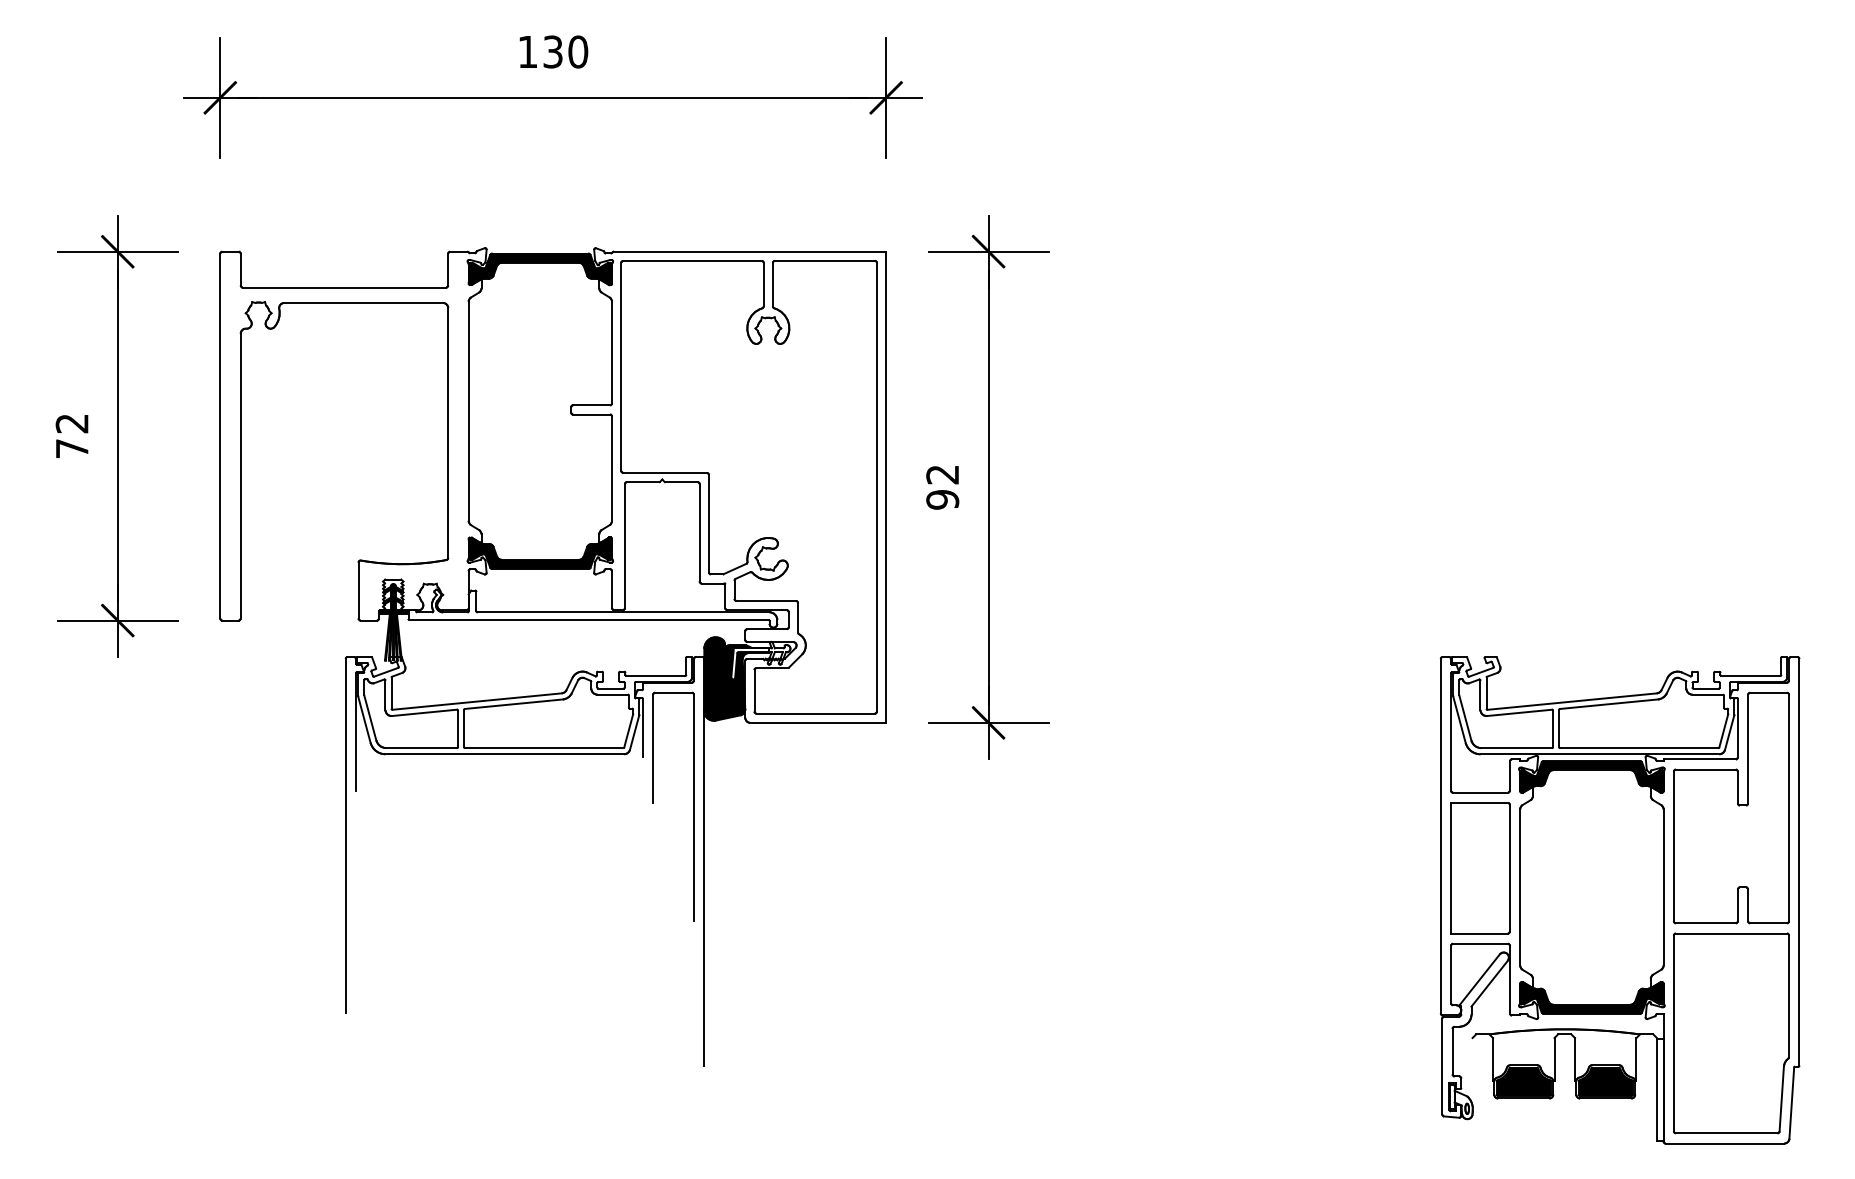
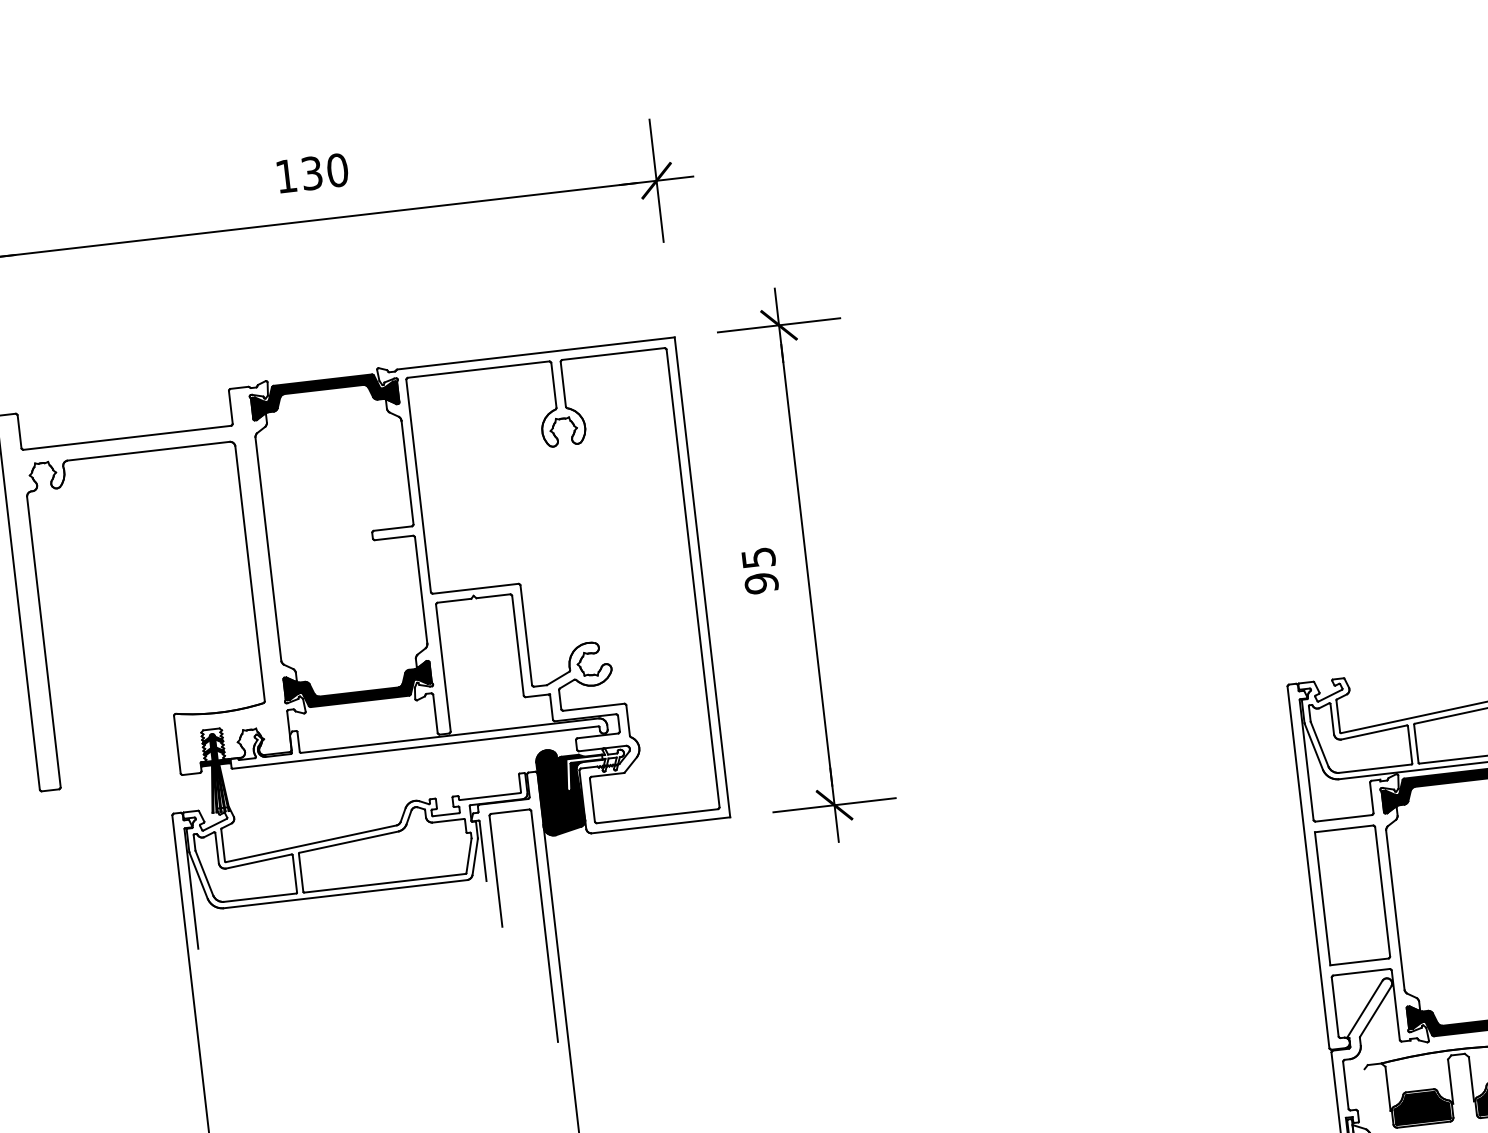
text: (942, 474) -> (758, 557), 92 -> 95

